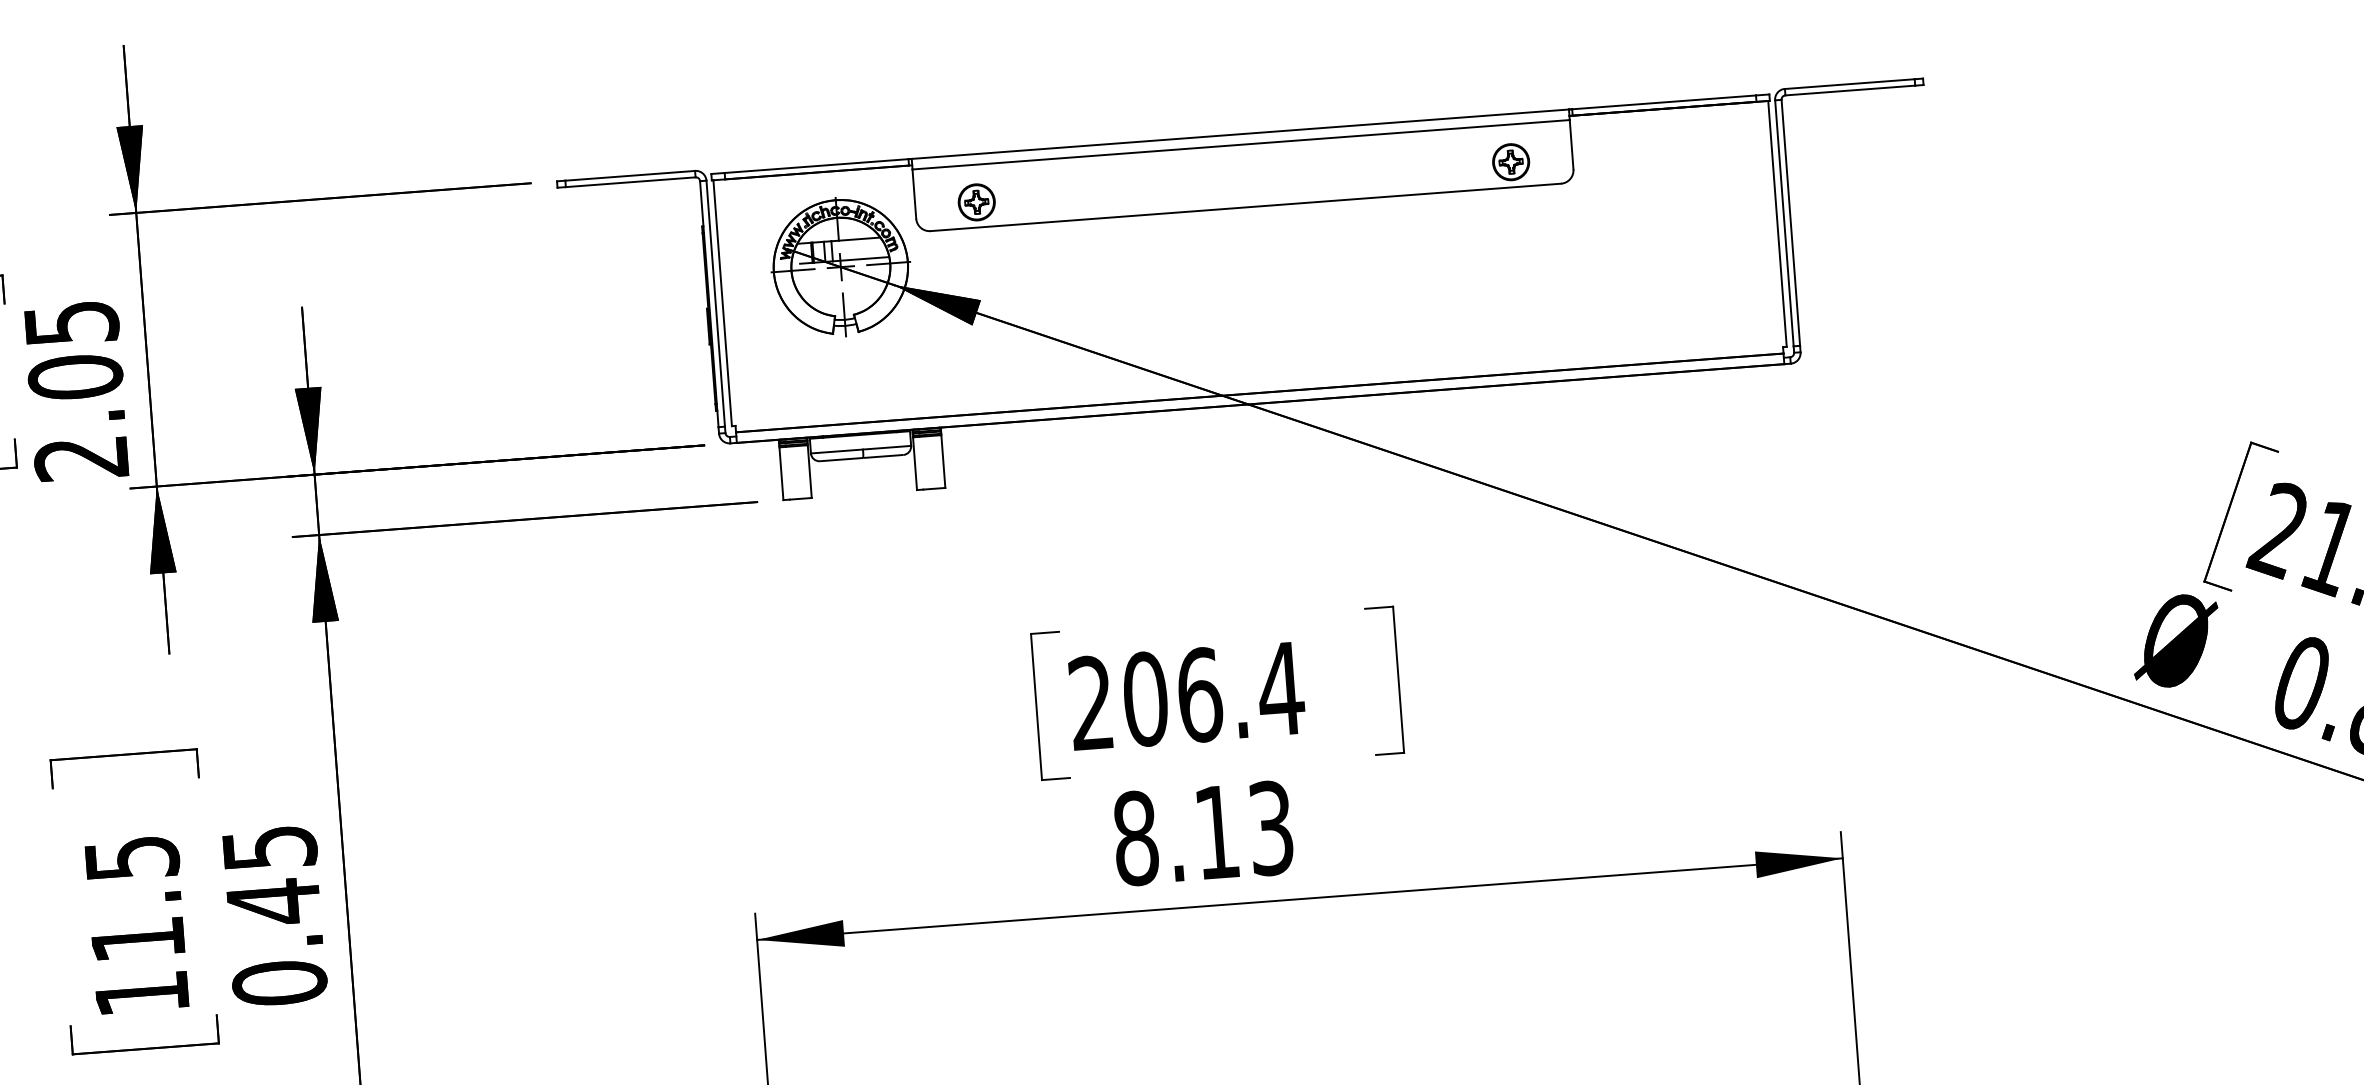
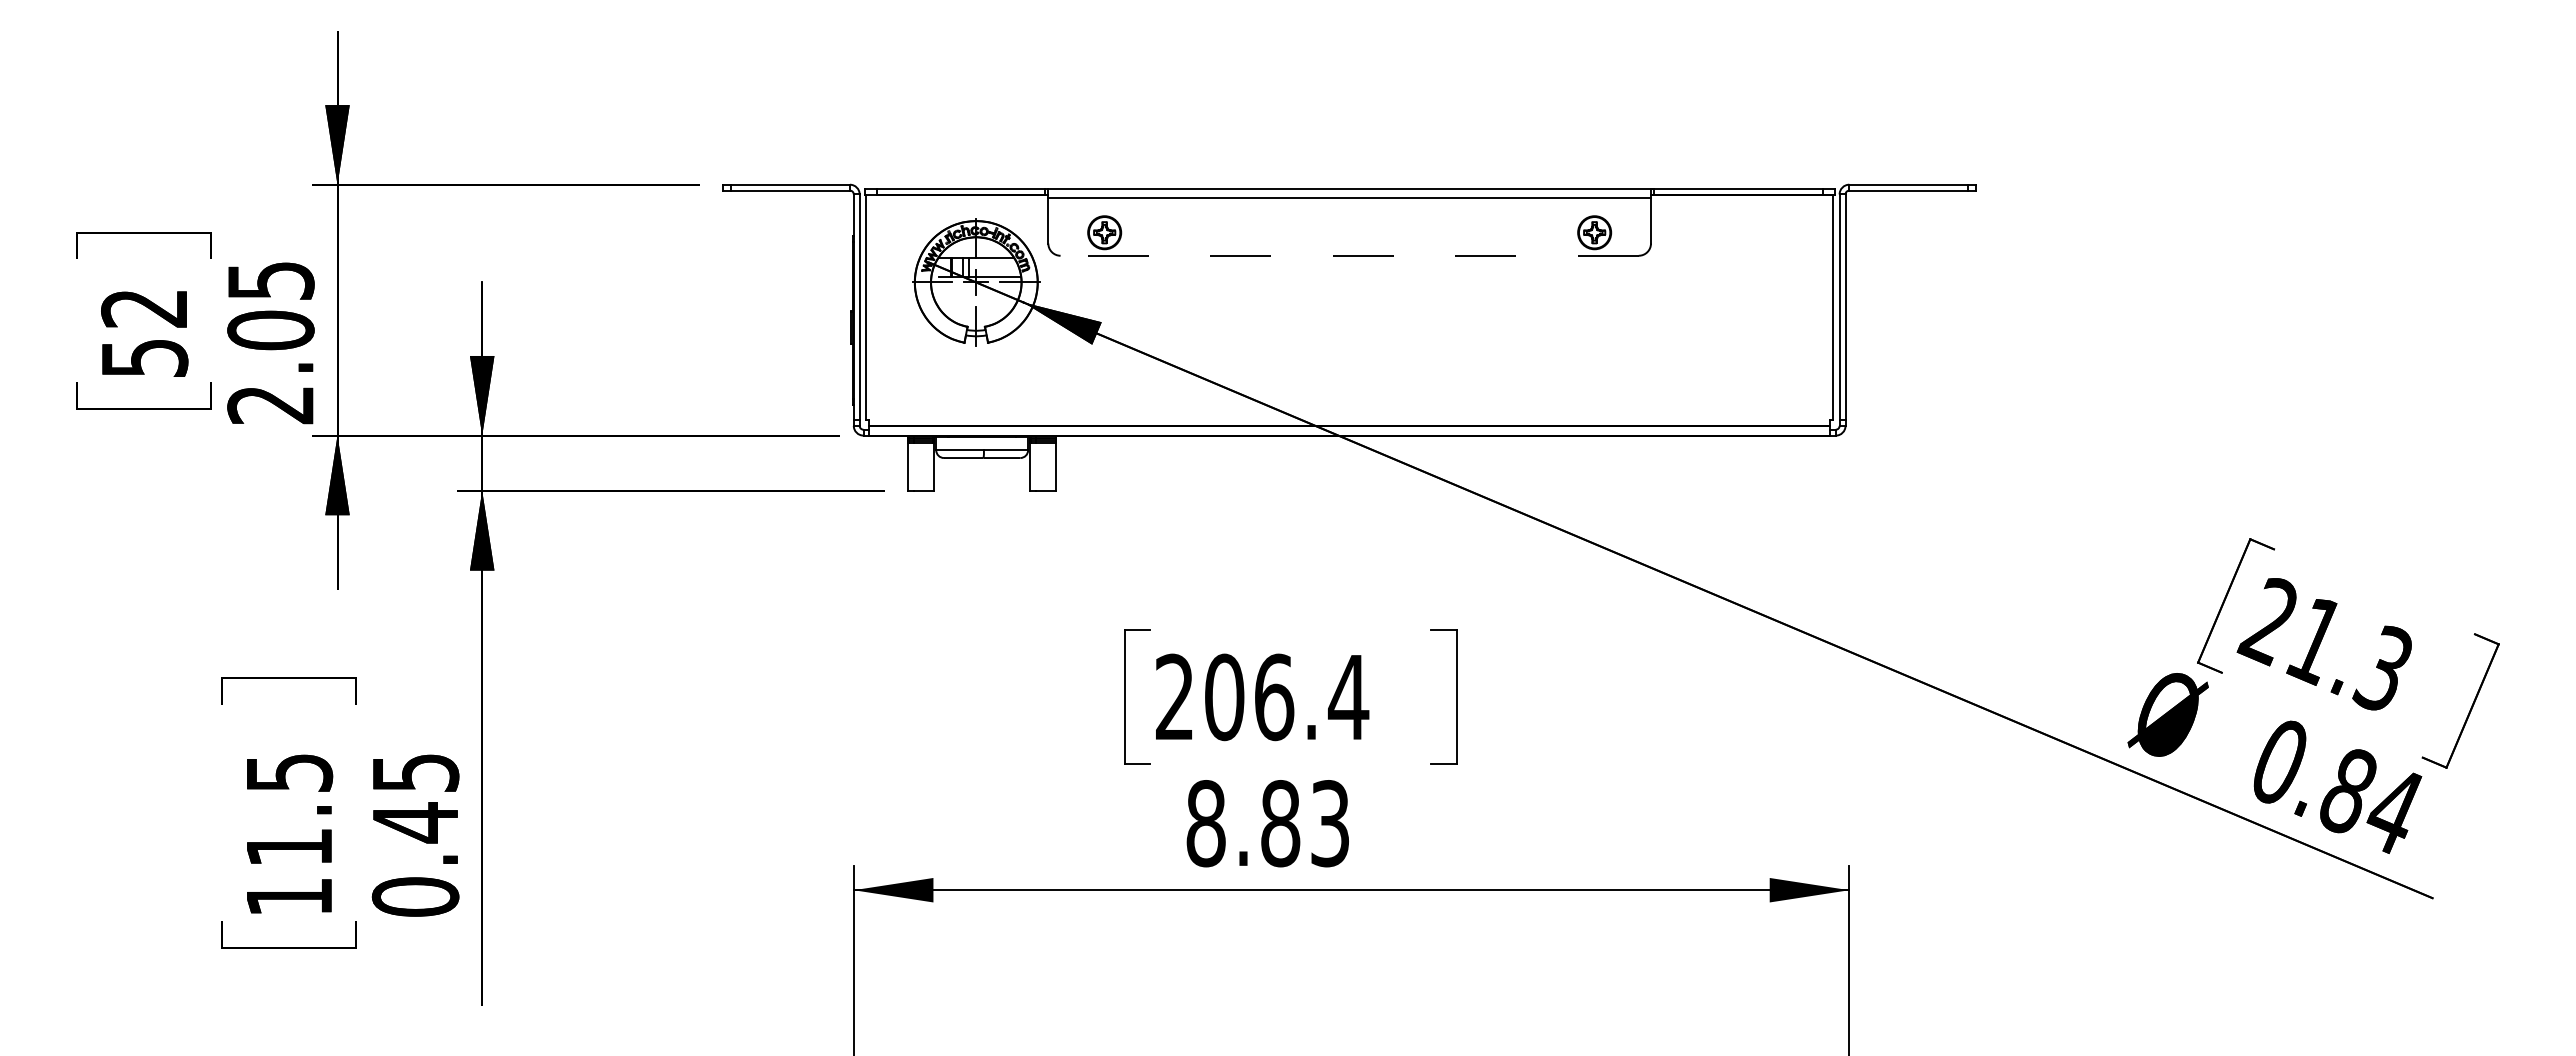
line: (1245, 207) -> (1349, 255), solid -> dashed
text: (1216, 832) -> (1280, 823), 8.13 -> 8.83

